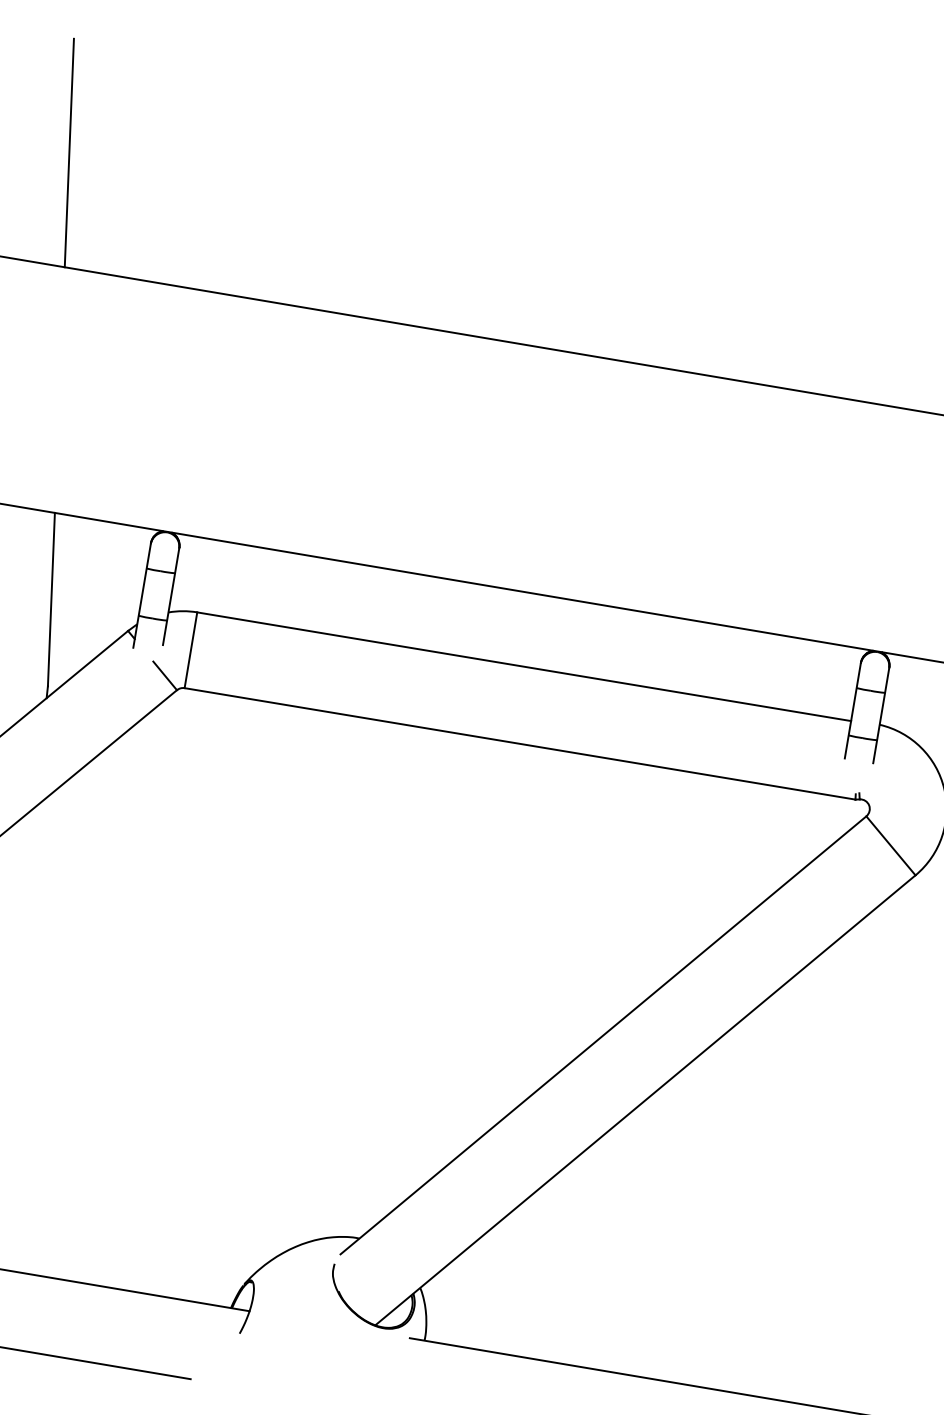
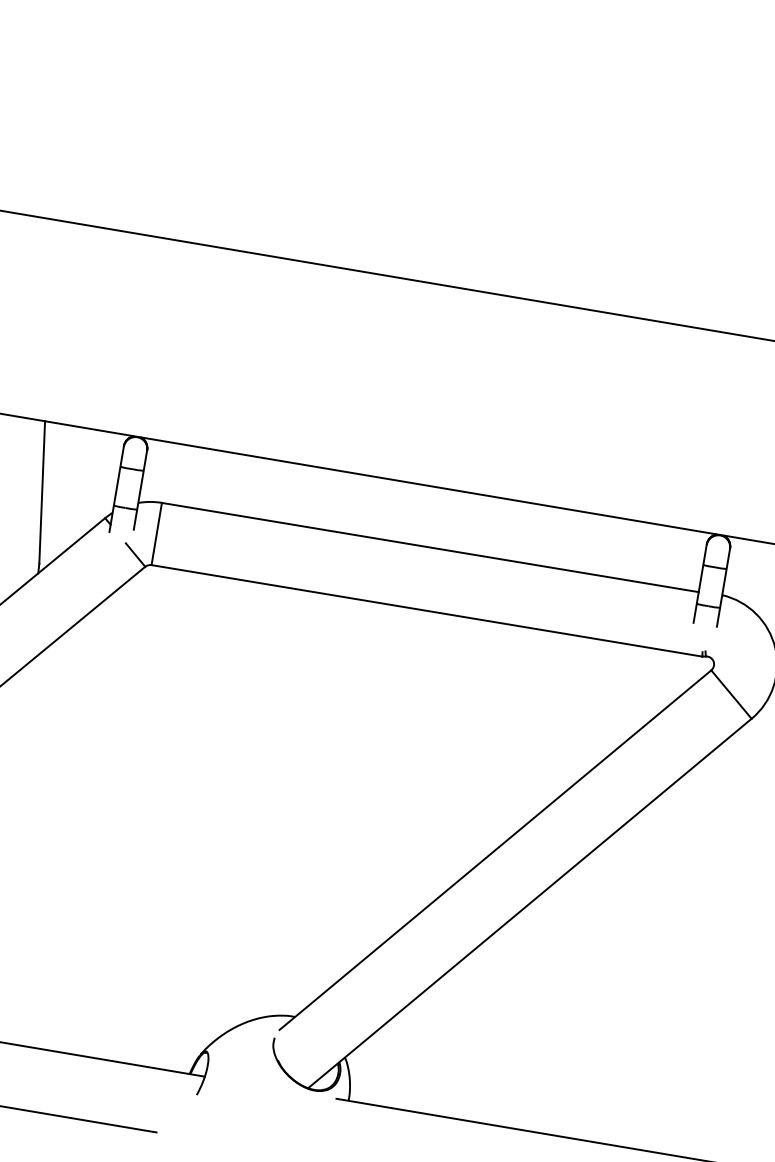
line: (68, 152) -> (56, 125), removed

